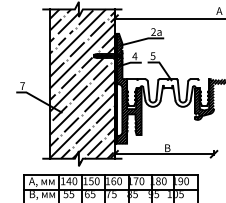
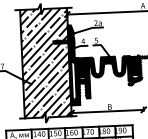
fill: (167, 92) -> (107, 66), added

